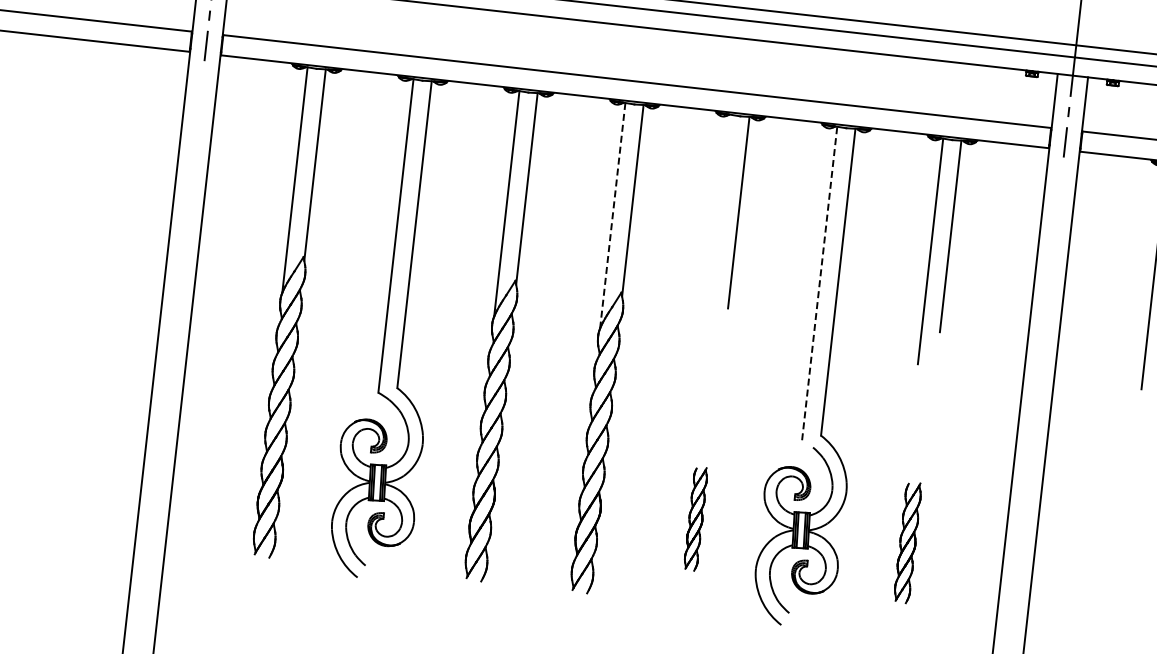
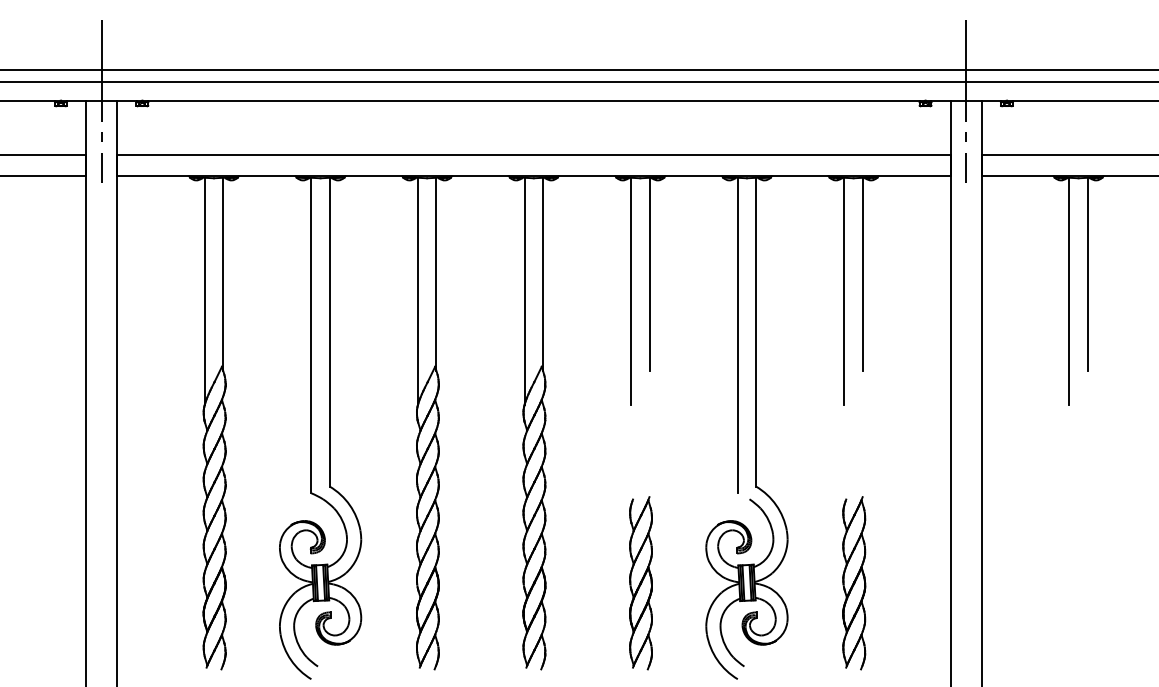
line: (612, 215) -> (524, 291), dashed -> solid
line: (719, 226) -> (631, 290), added
line: (819, 283) -> (737, 335), dashed -> solid
part: (695, 519) -> (640, 583), size x1.67
part: (908, 542) -> (854, 583), size x1.43

